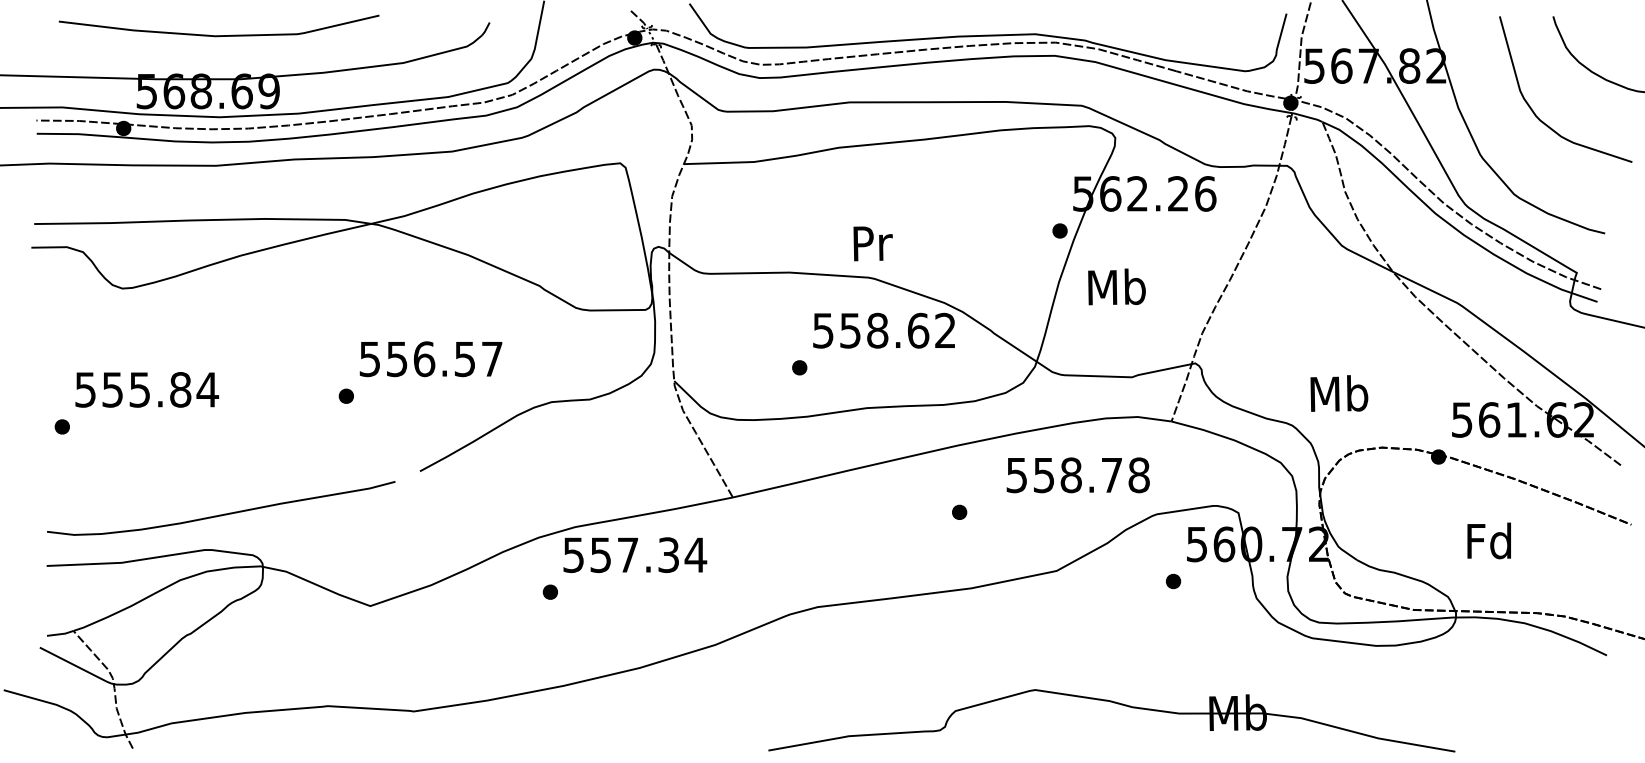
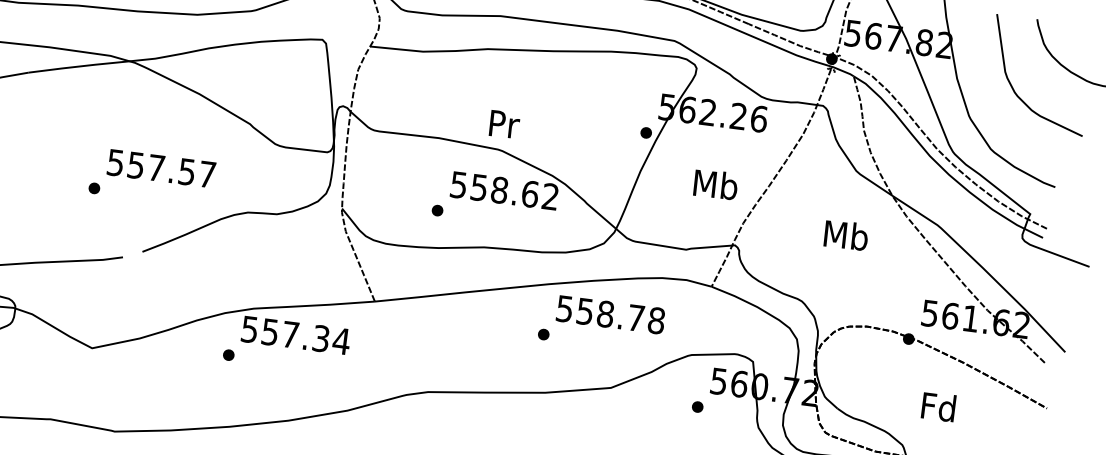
text: (1116, 286) -> (715, 184), moved
text: (424, 359) -> (156, 168), 556.57 -> 557.57
text: (1339, 393) -> (846, 235), moved
text: (1077, 475) -> (610, 314), moved

